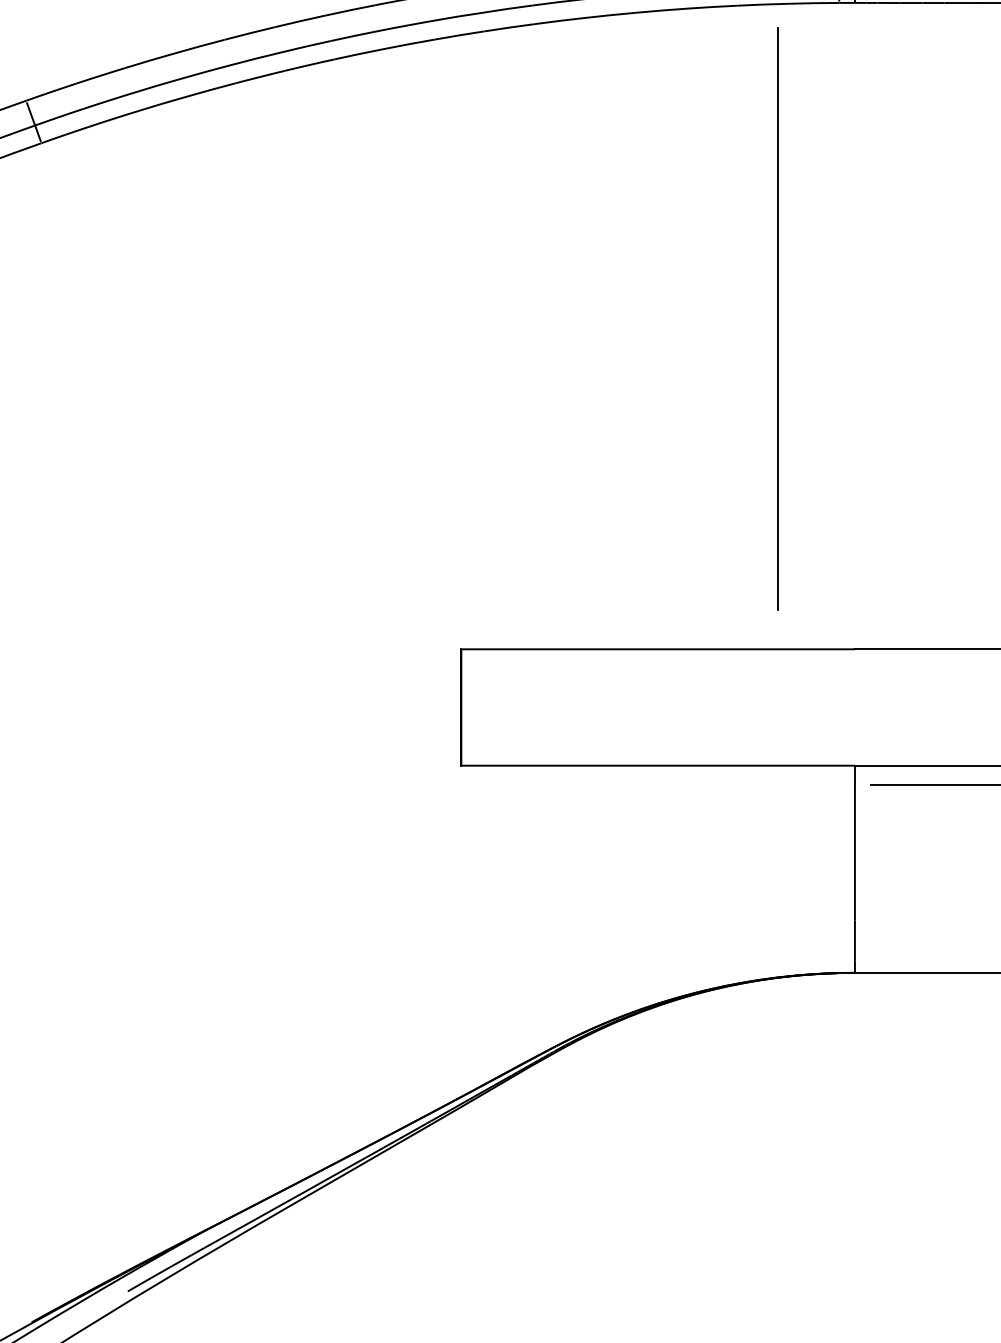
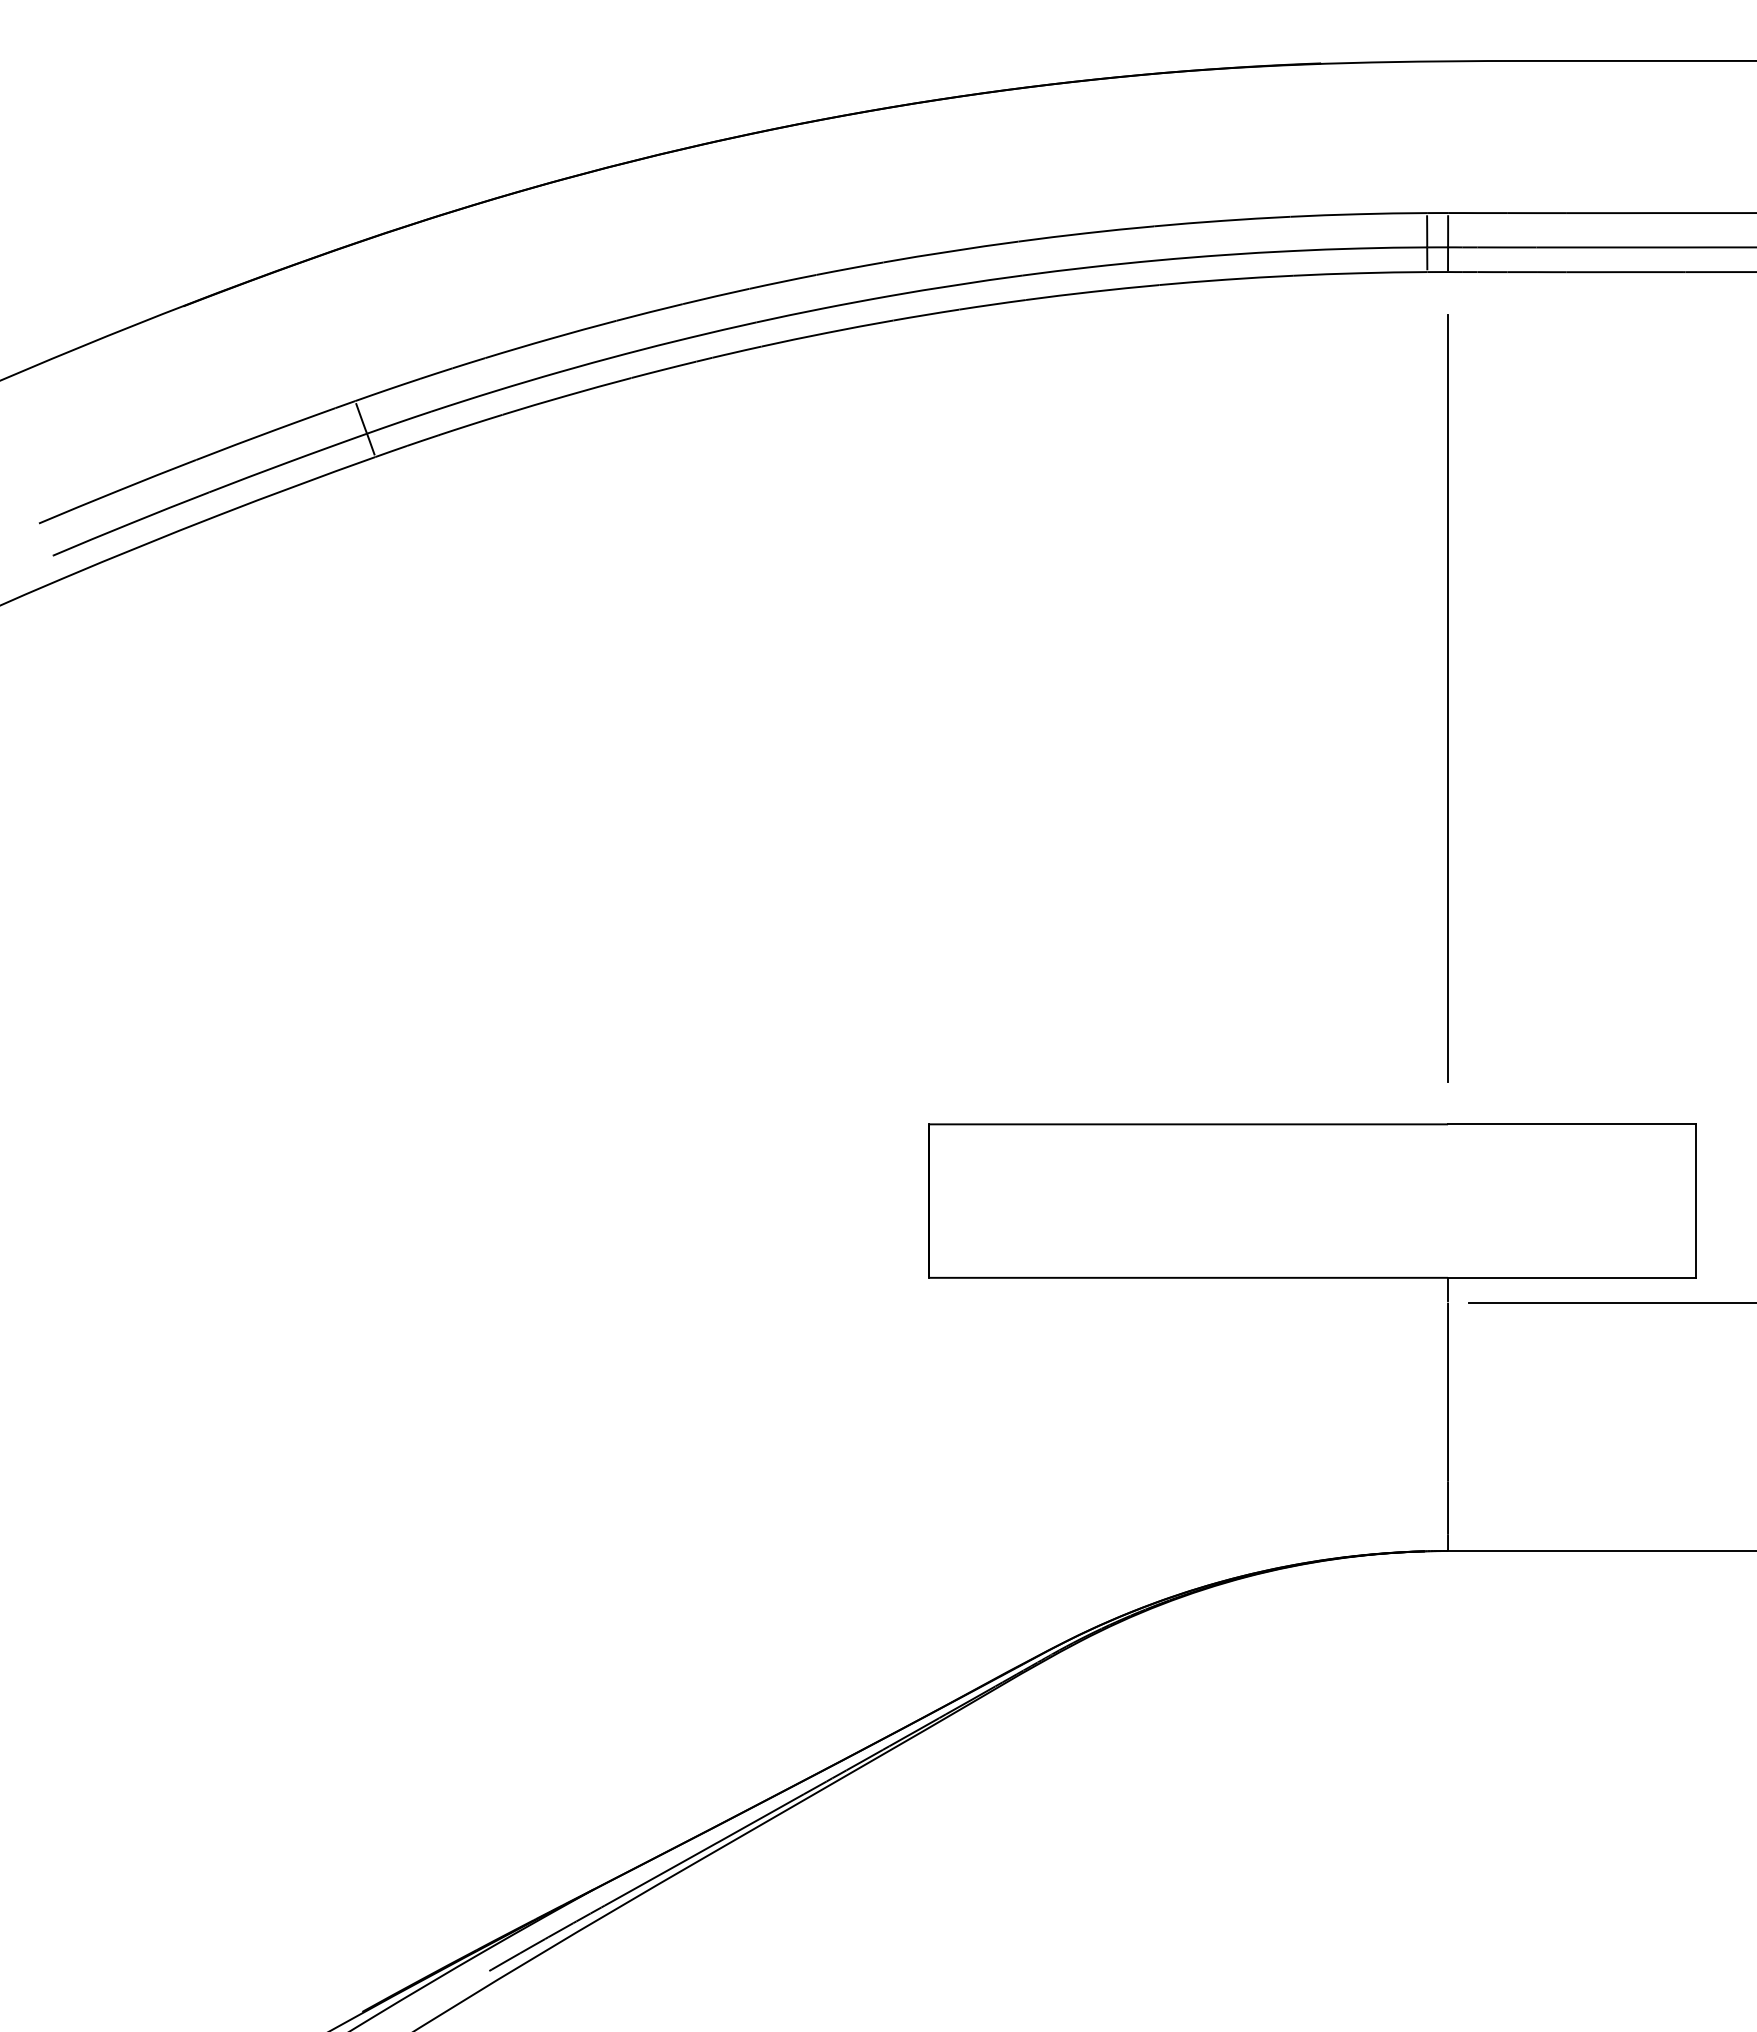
line: (777, 319) -> (1447, 698), moved

